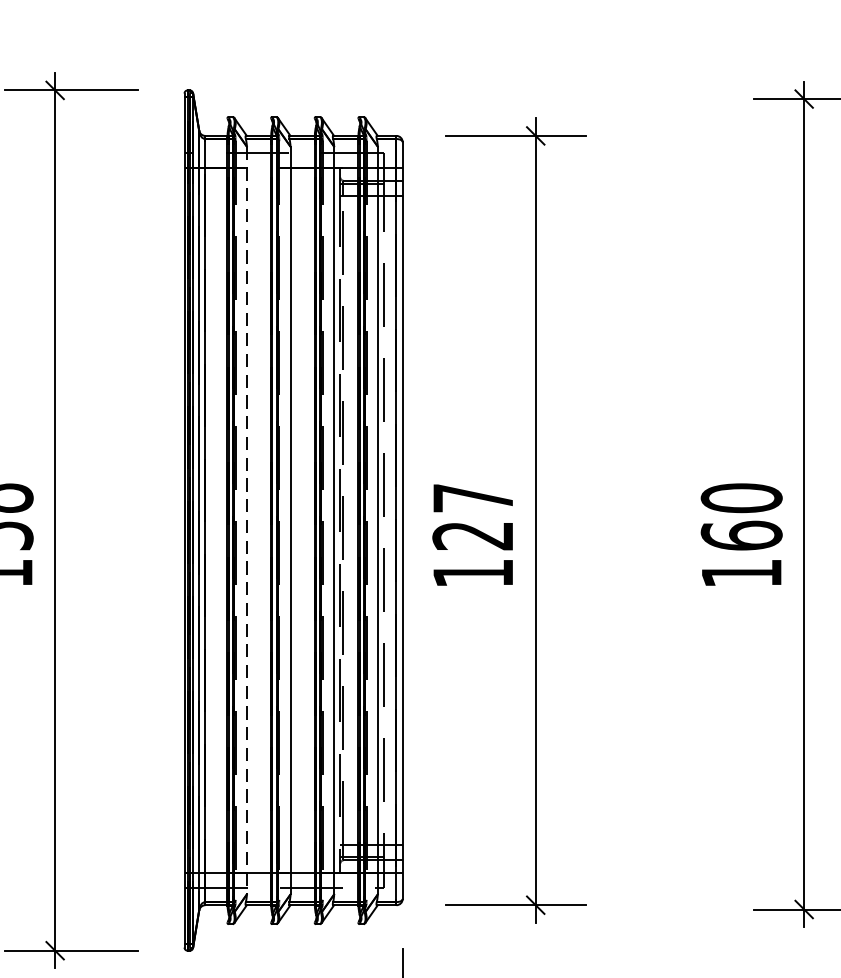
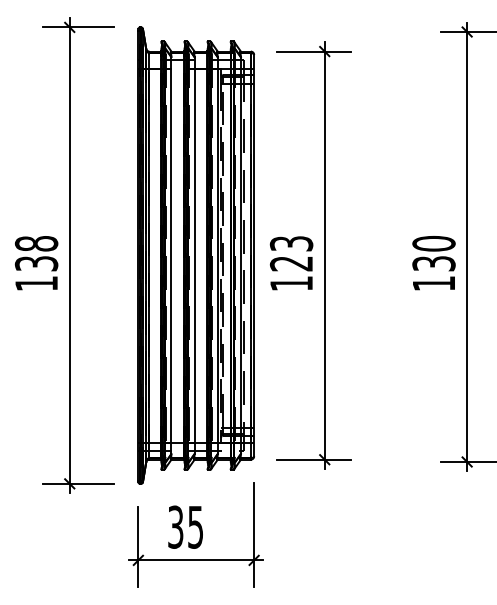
text: (473, 497) -> (291, 243), 127 -> 123
line: (246, 522) -> (171, 256), dashed -> solid
text: (740, 535) -> (433, 263), 160 -> 130

